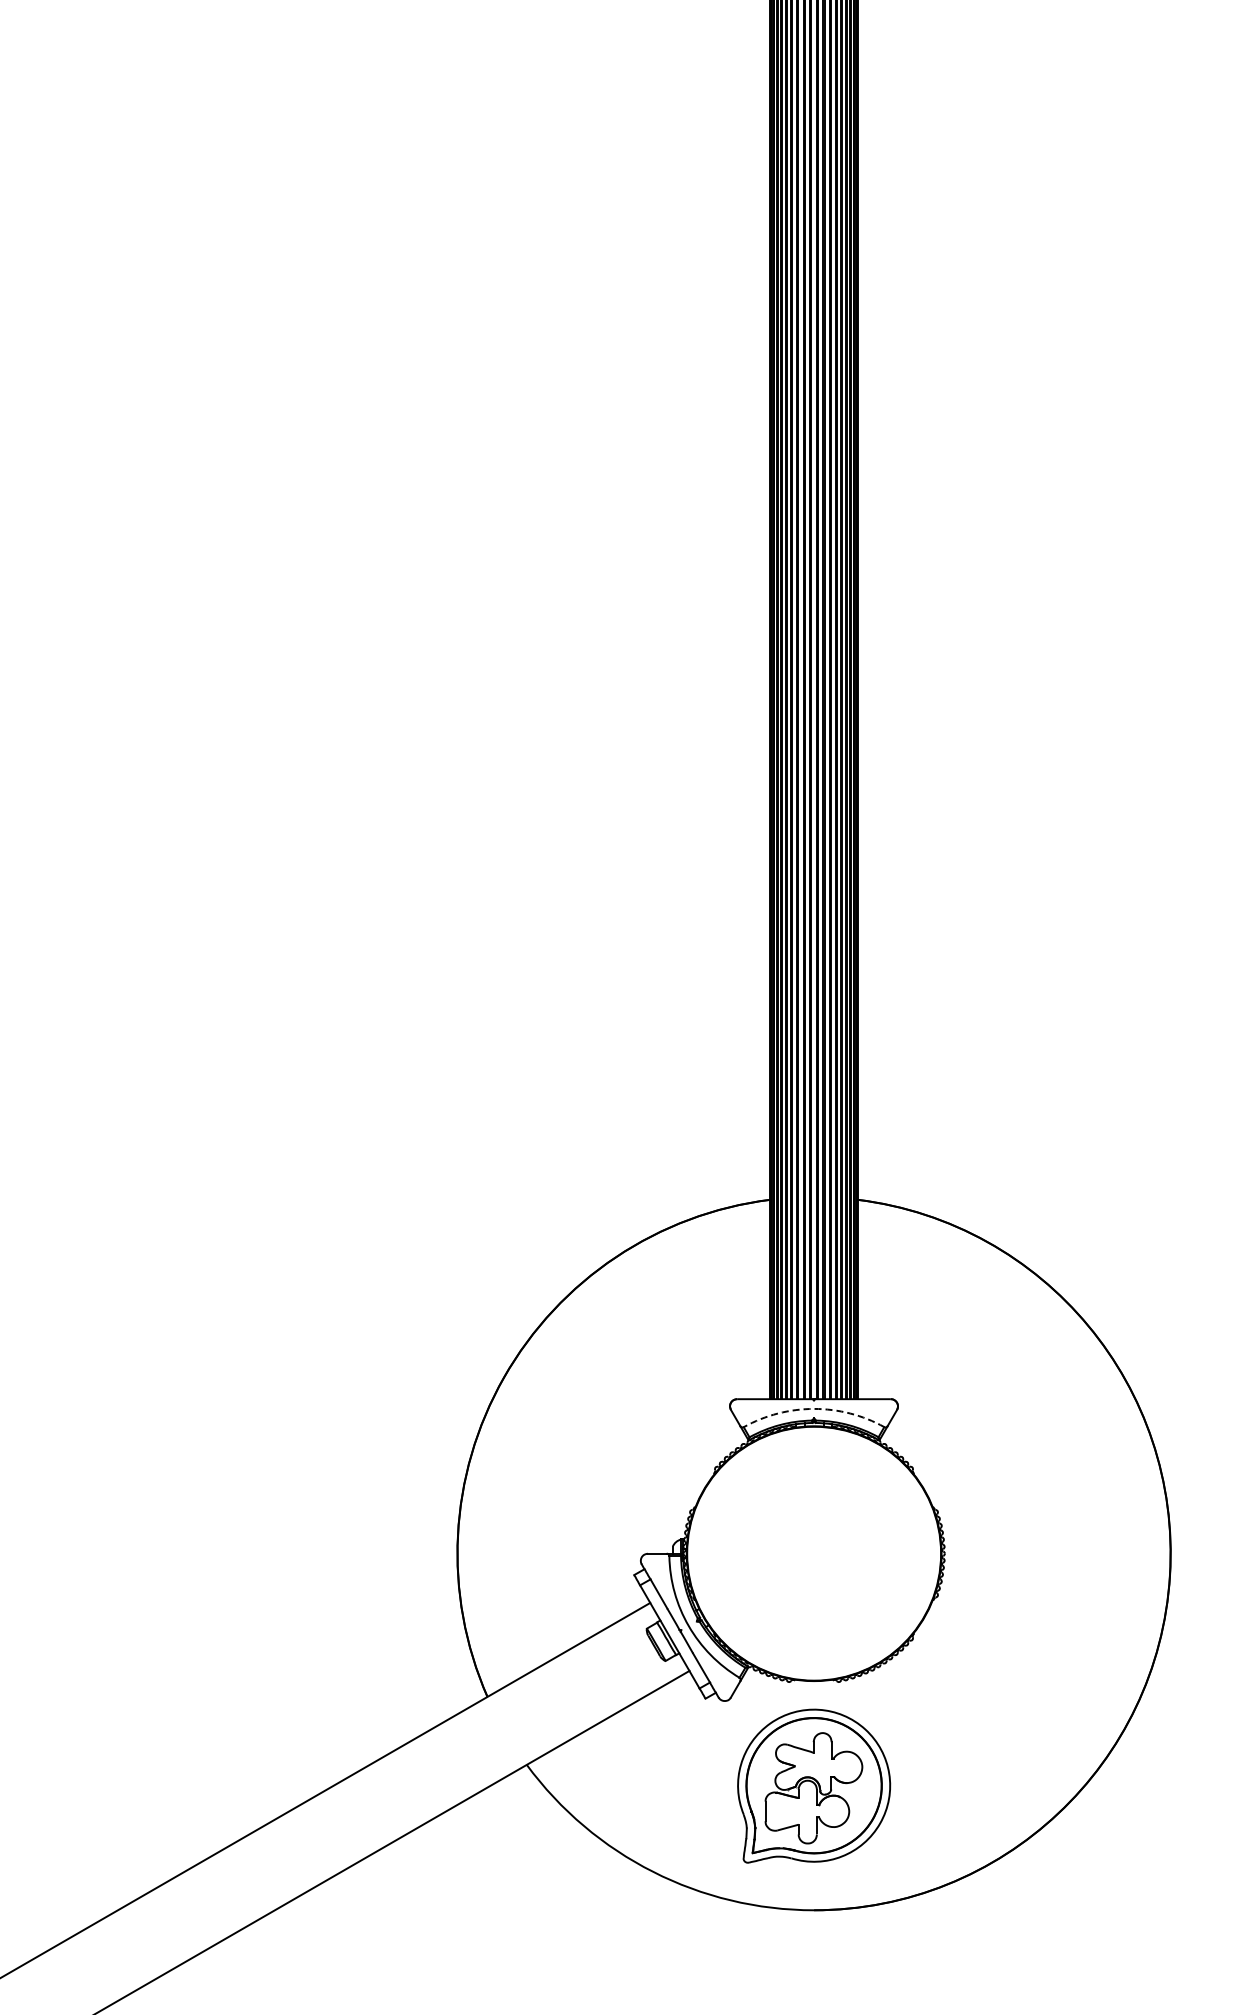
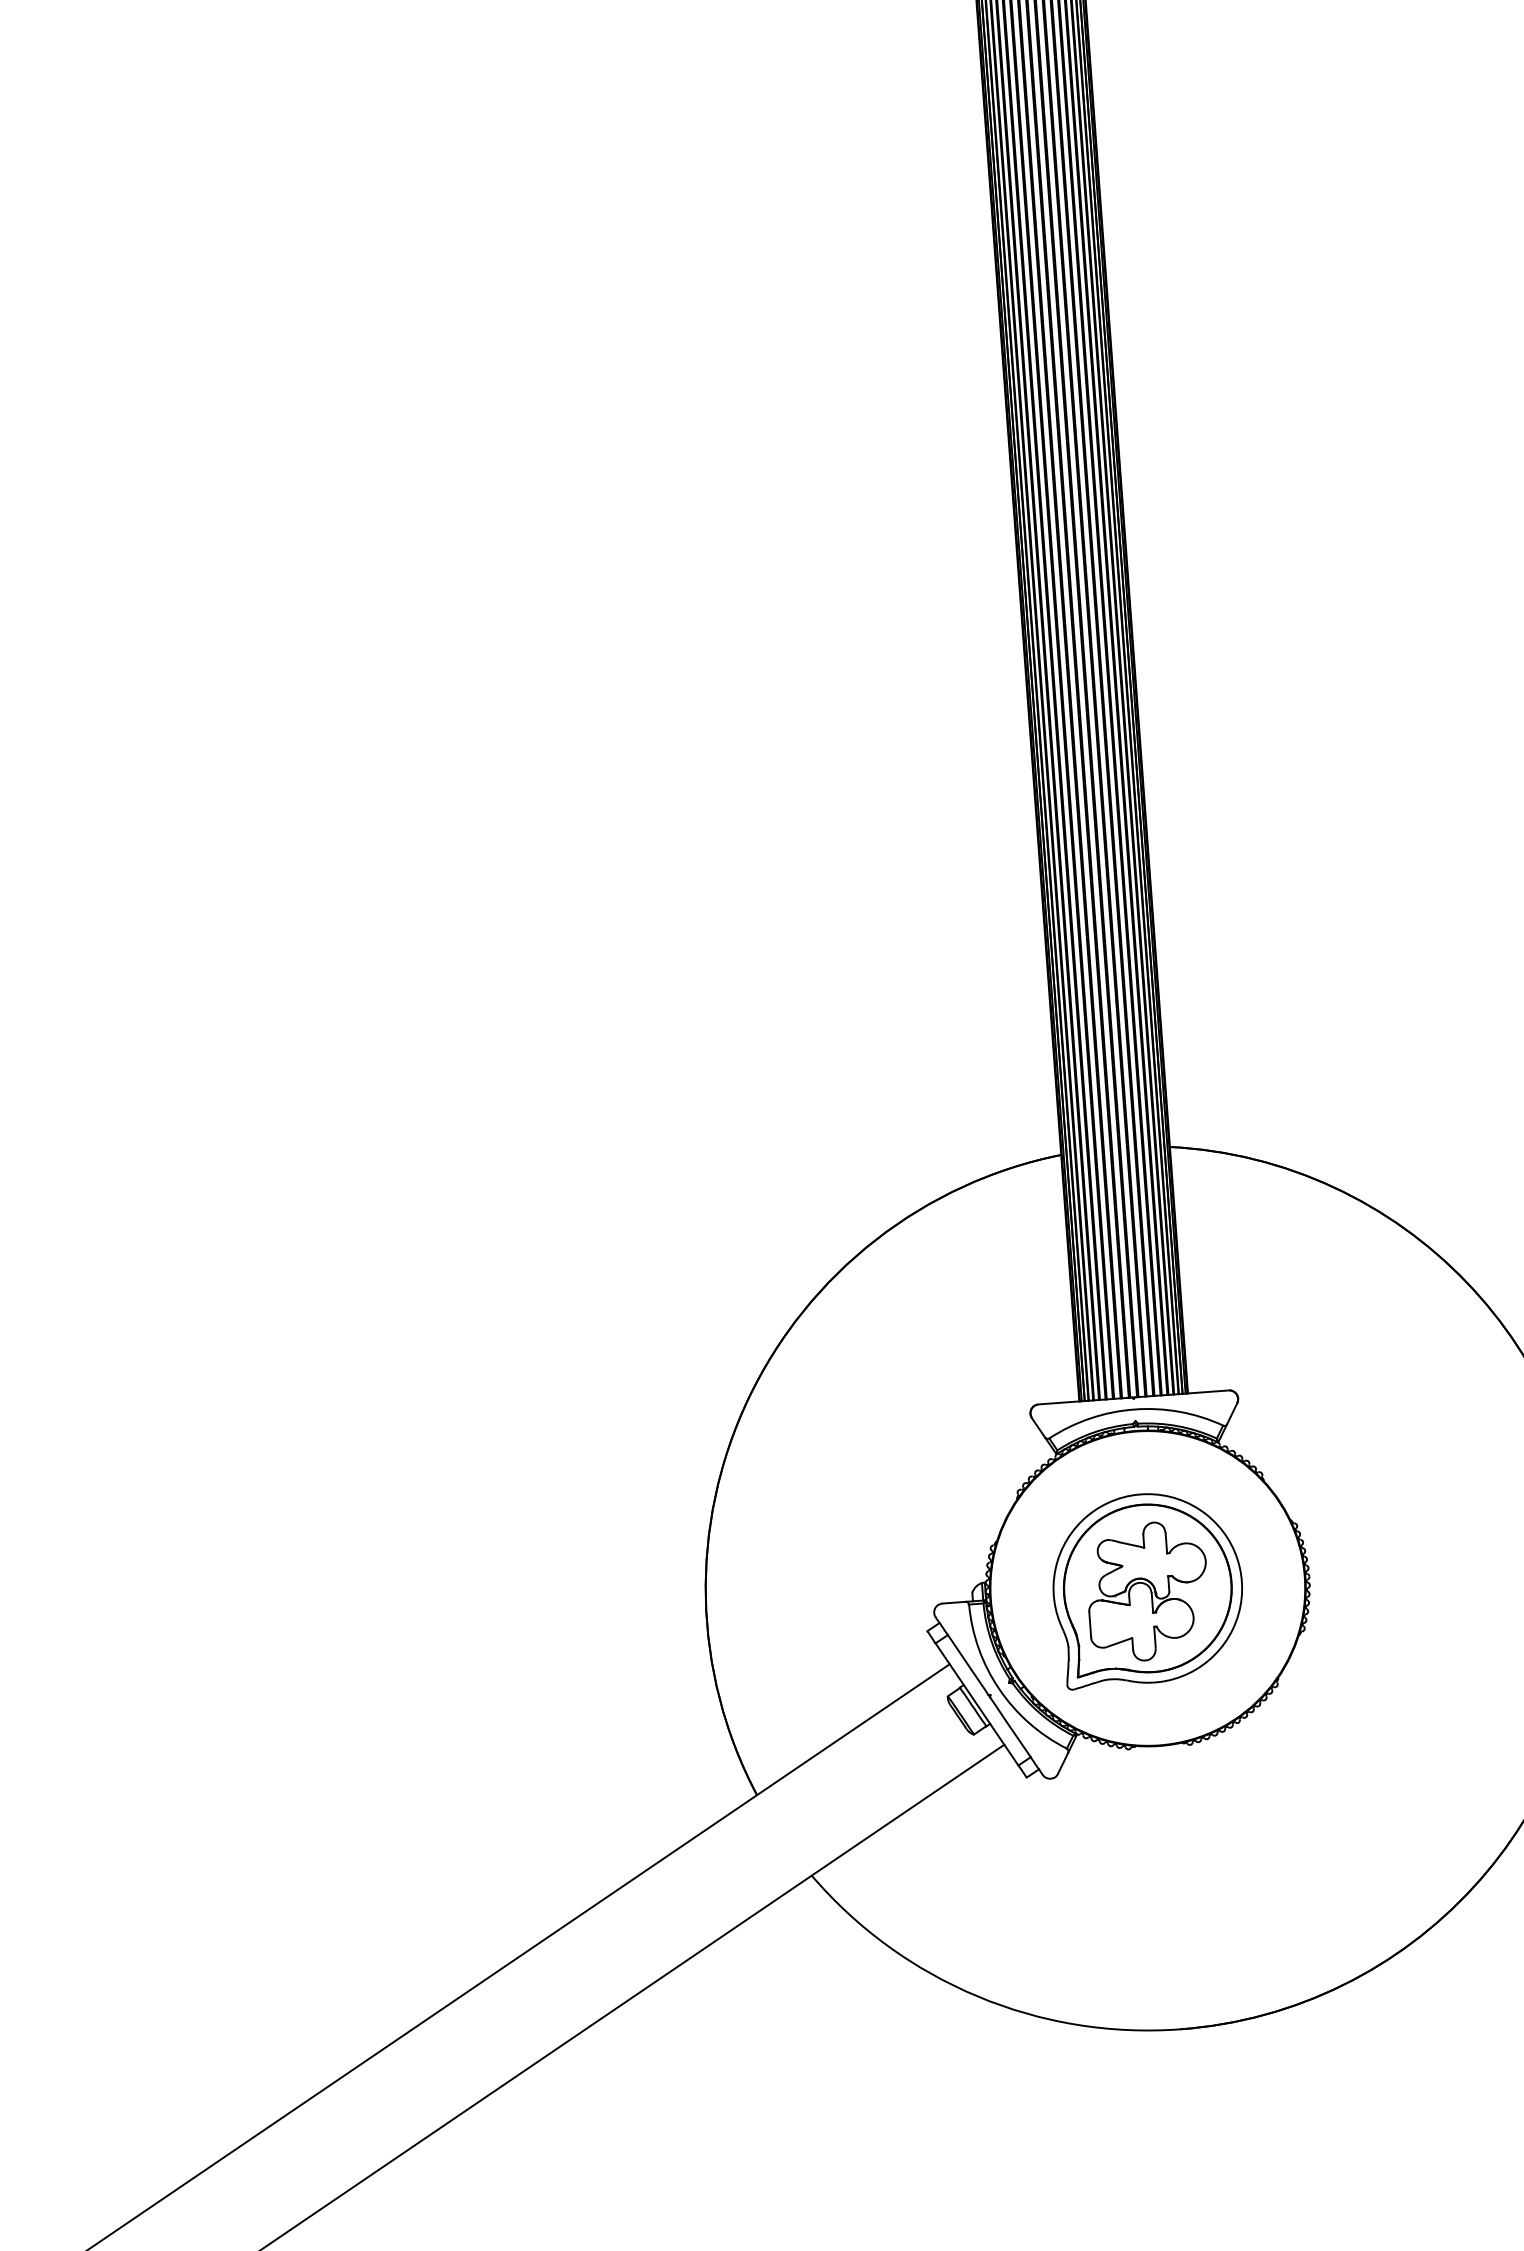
arc: (814, 1408) -> (1135, 1408), dashed -> solid
part: (814, 1785) -> (1148, 1588), moved

